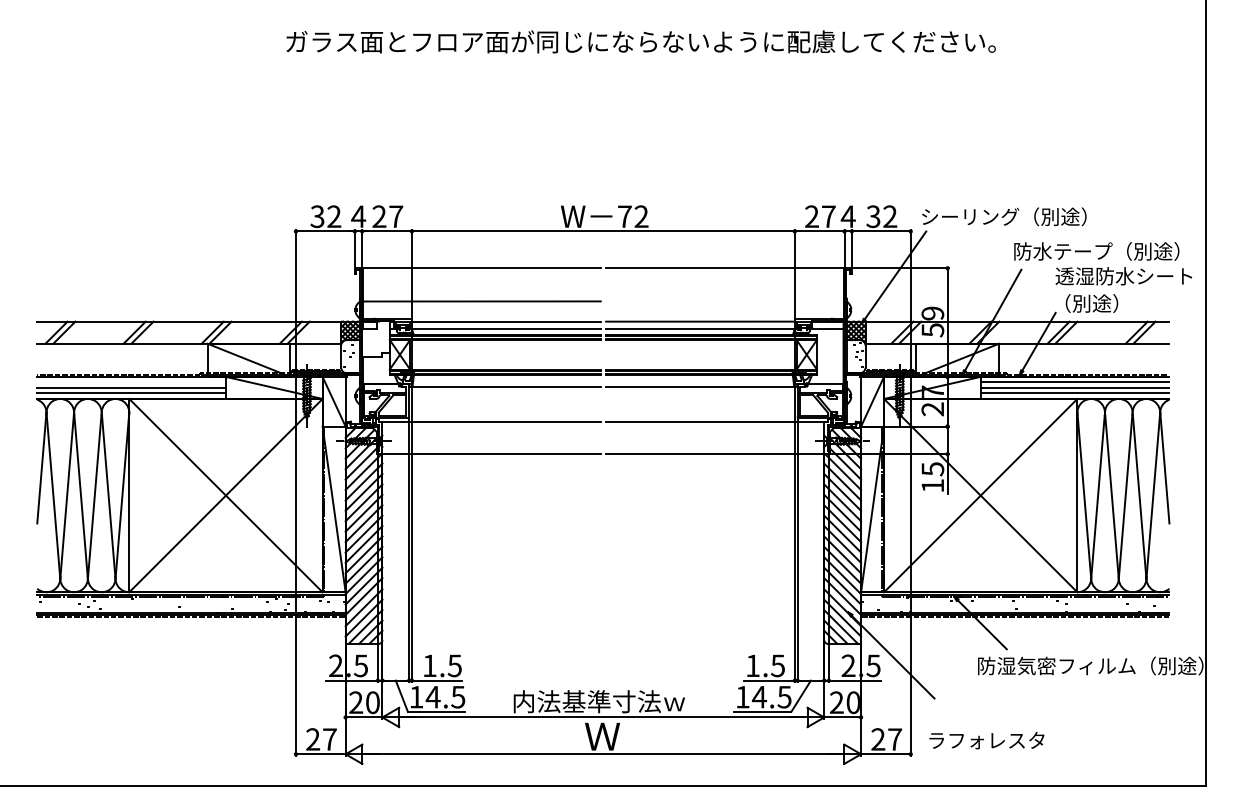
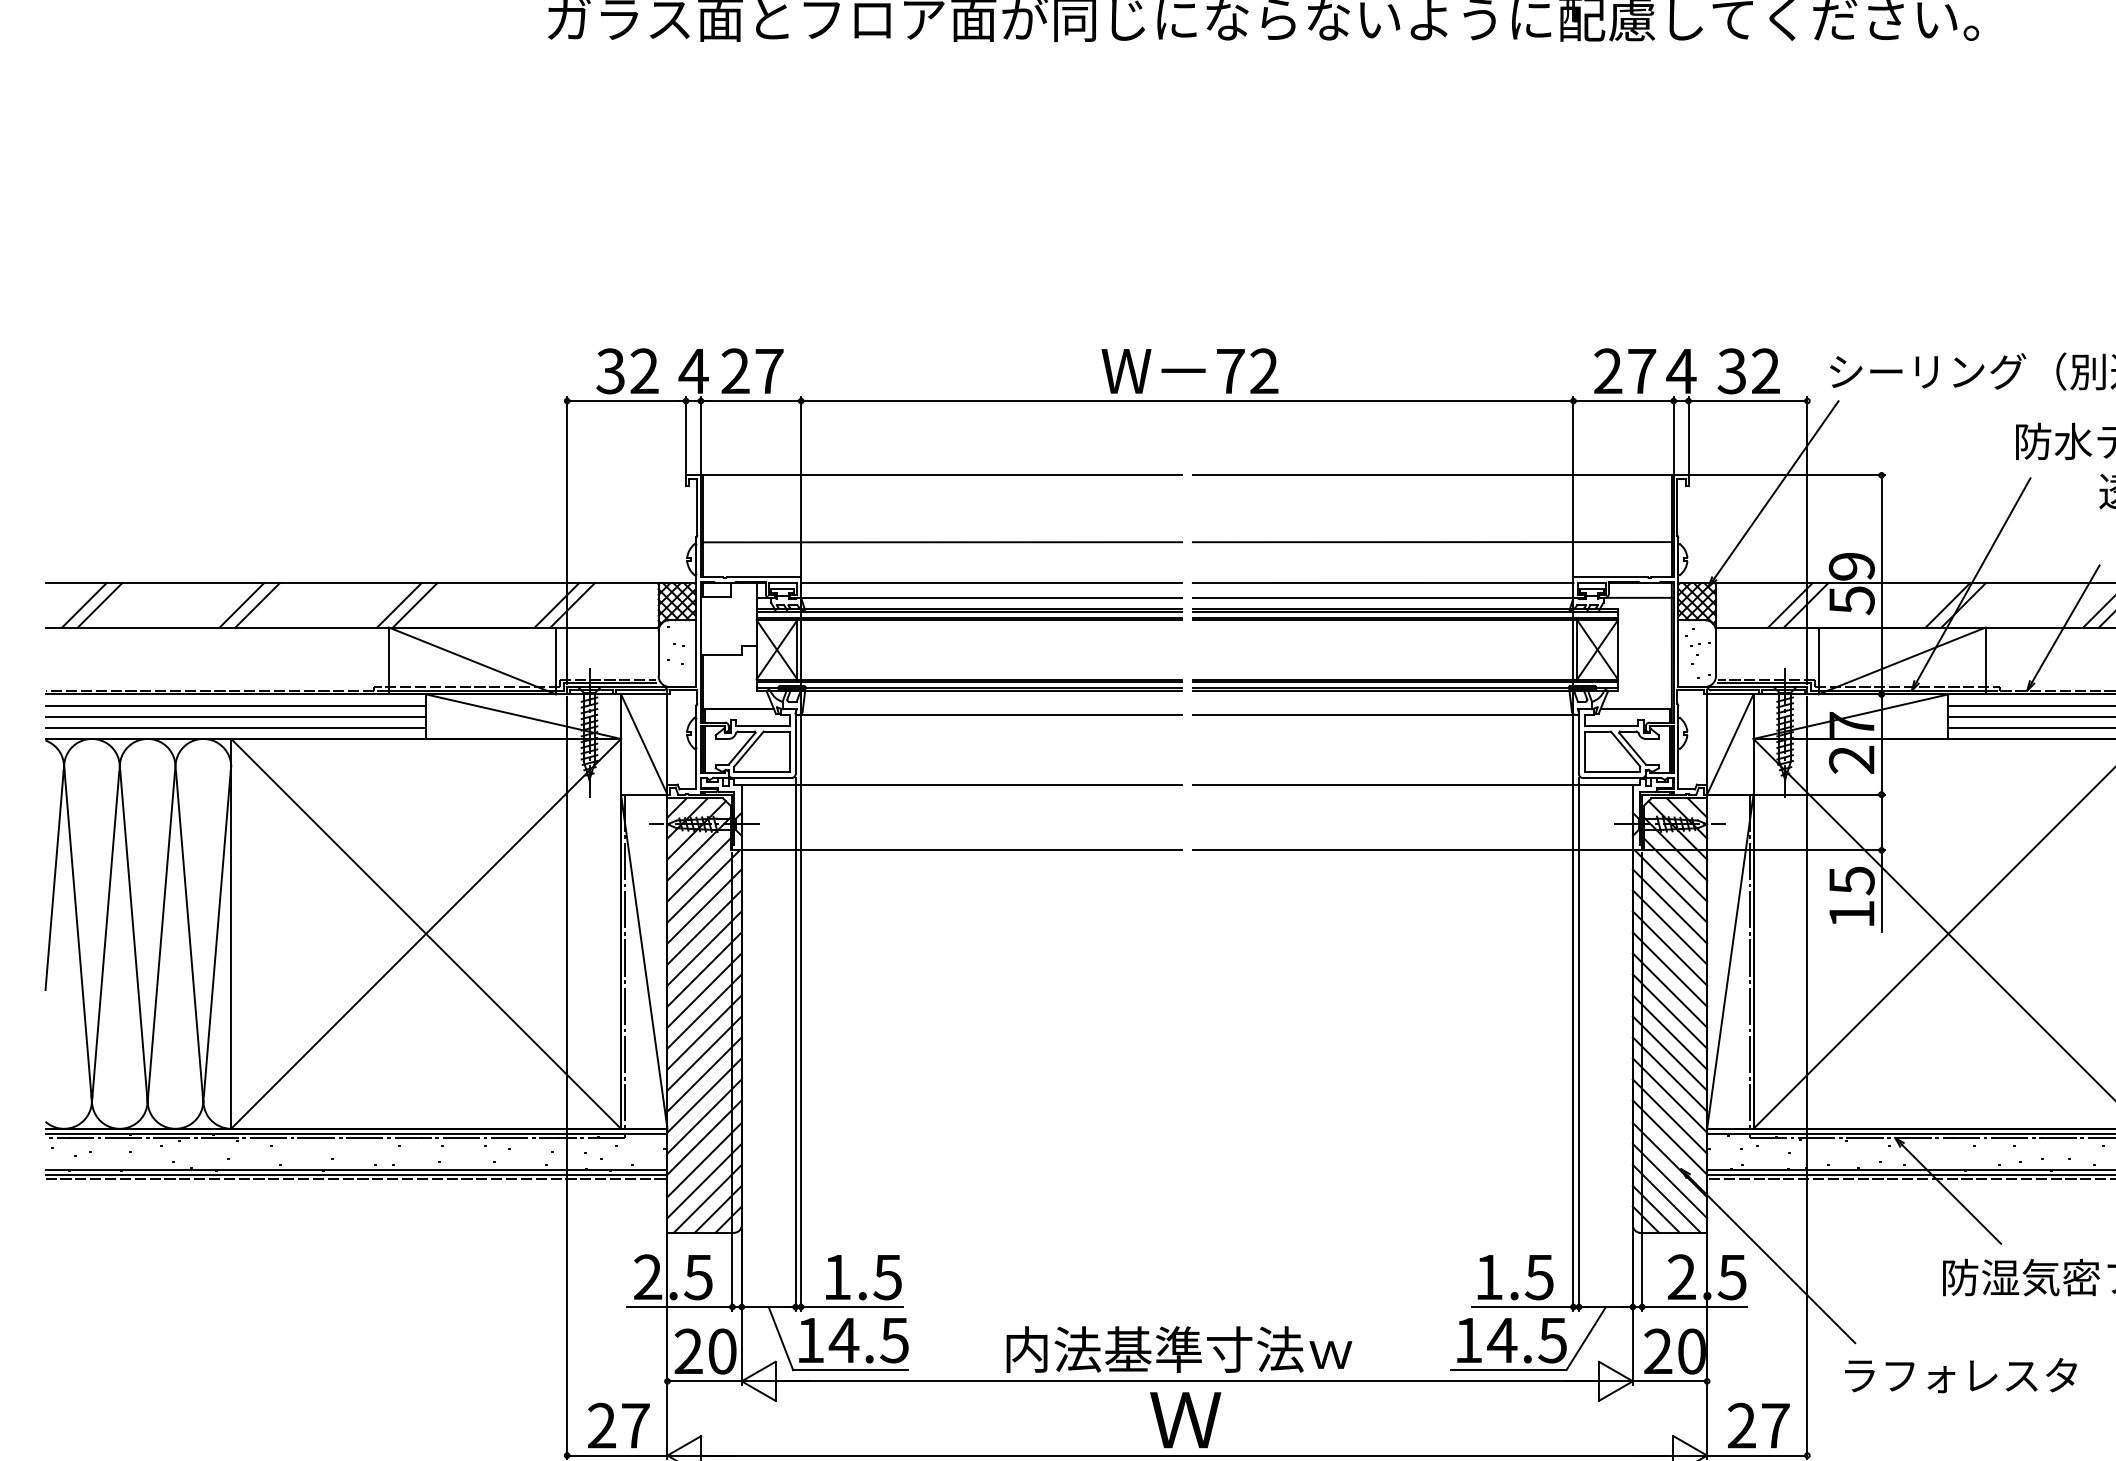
line: (724, 301) -> (1431, 542), added
line: (131, 382) -> (235, 705), added
text: (986, 740) -> (1960, 1375), moved

